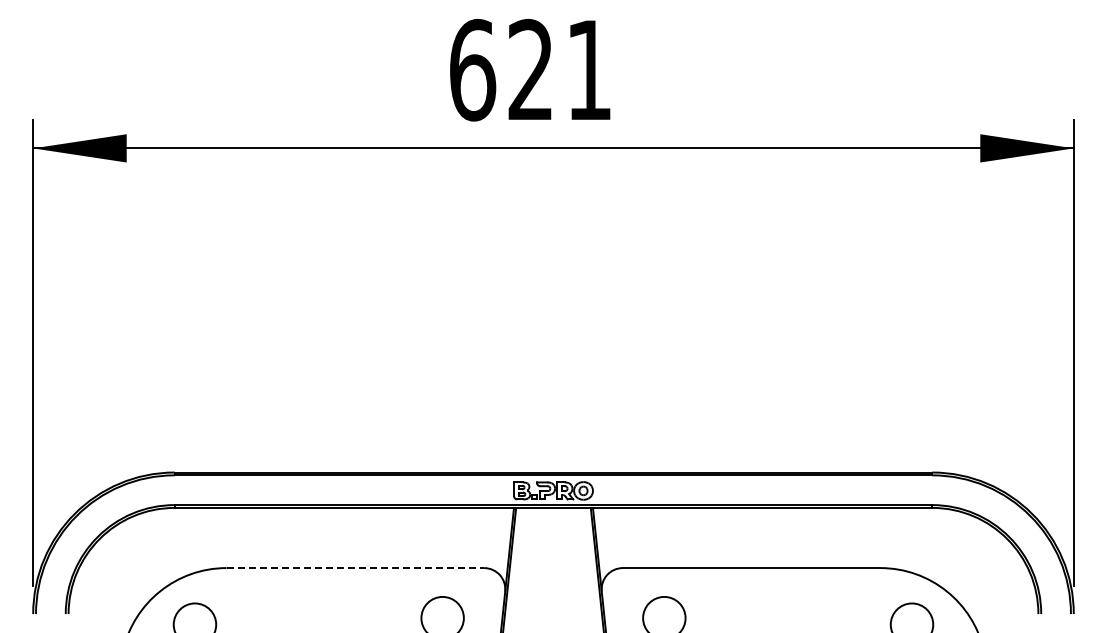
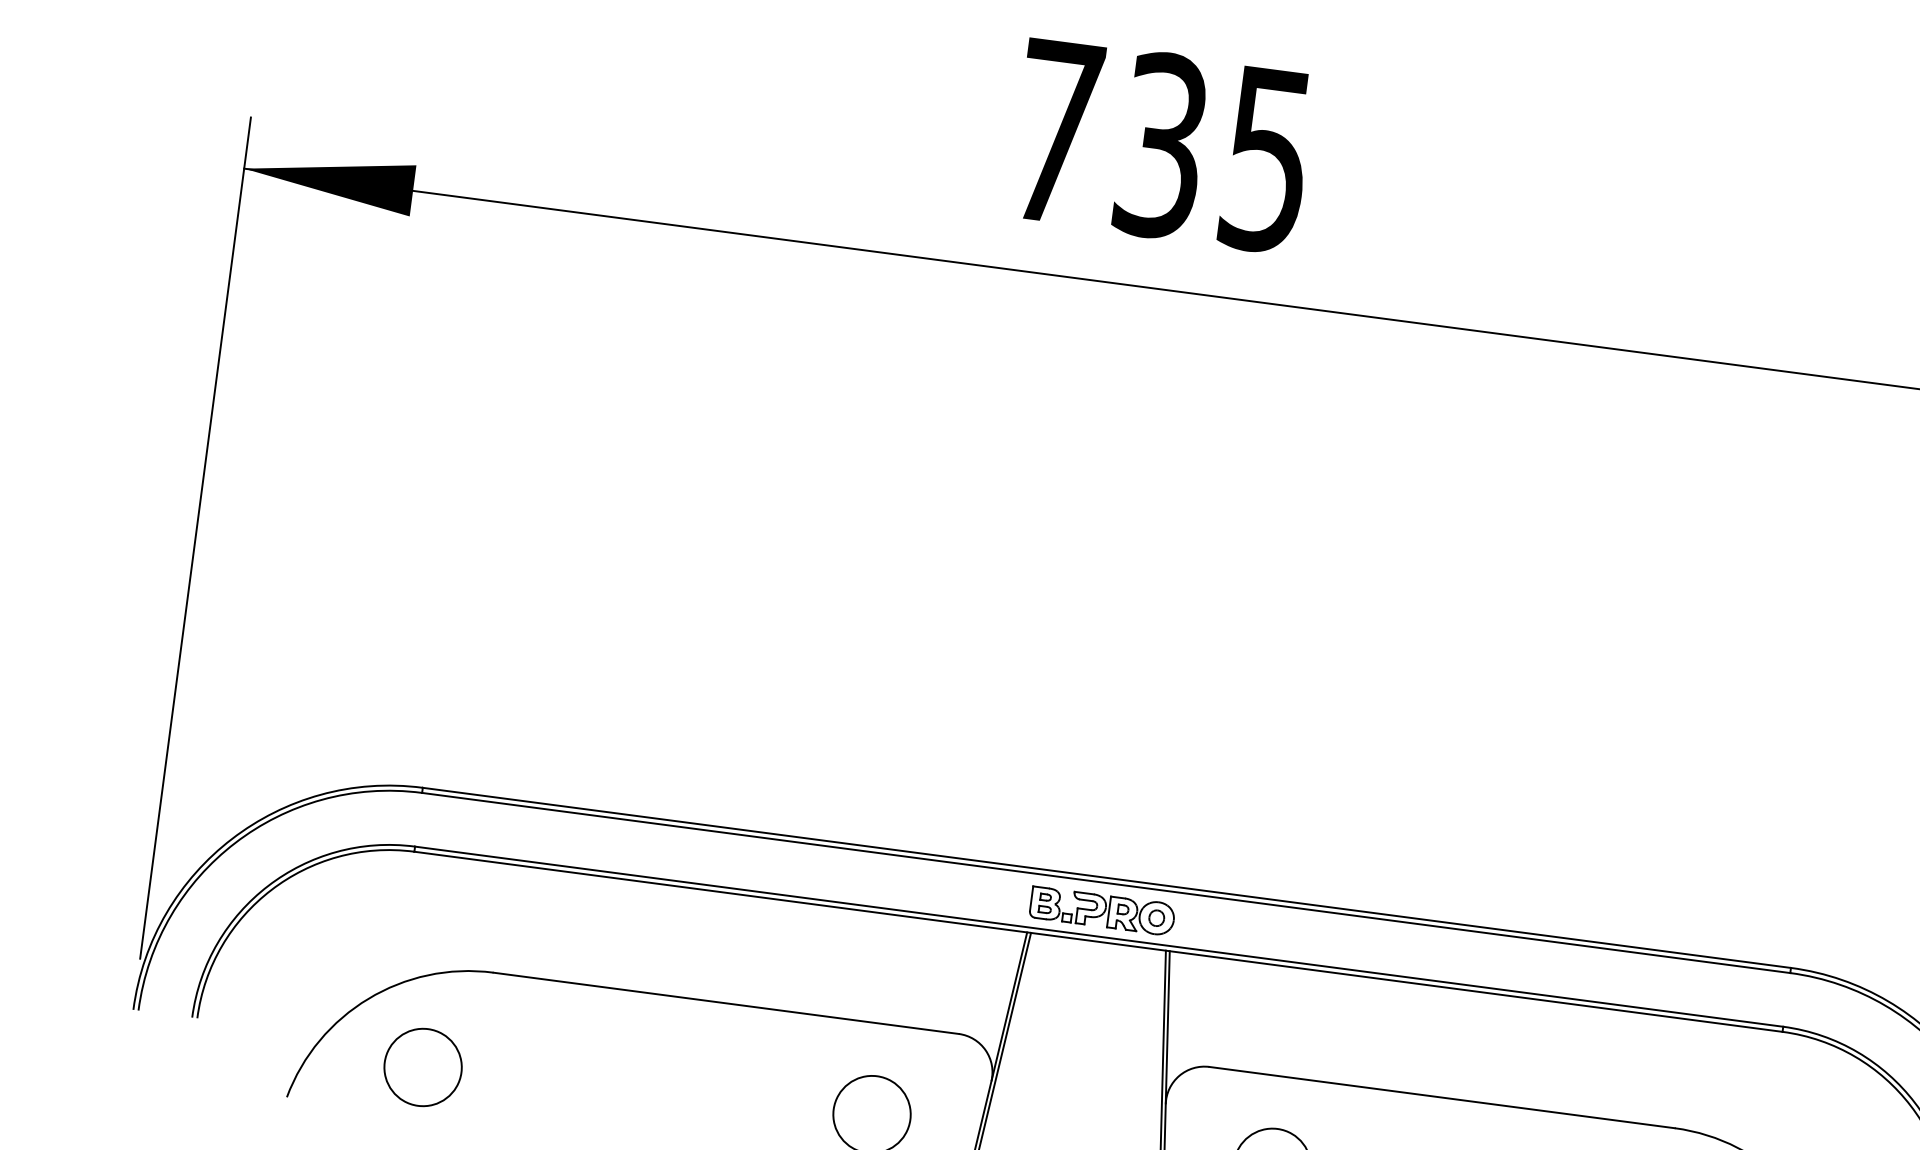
text: (530, 69) -> (1161, 144), 621 -> 735
line: (355, 568) -> (726, 1004), dashed -> solid

